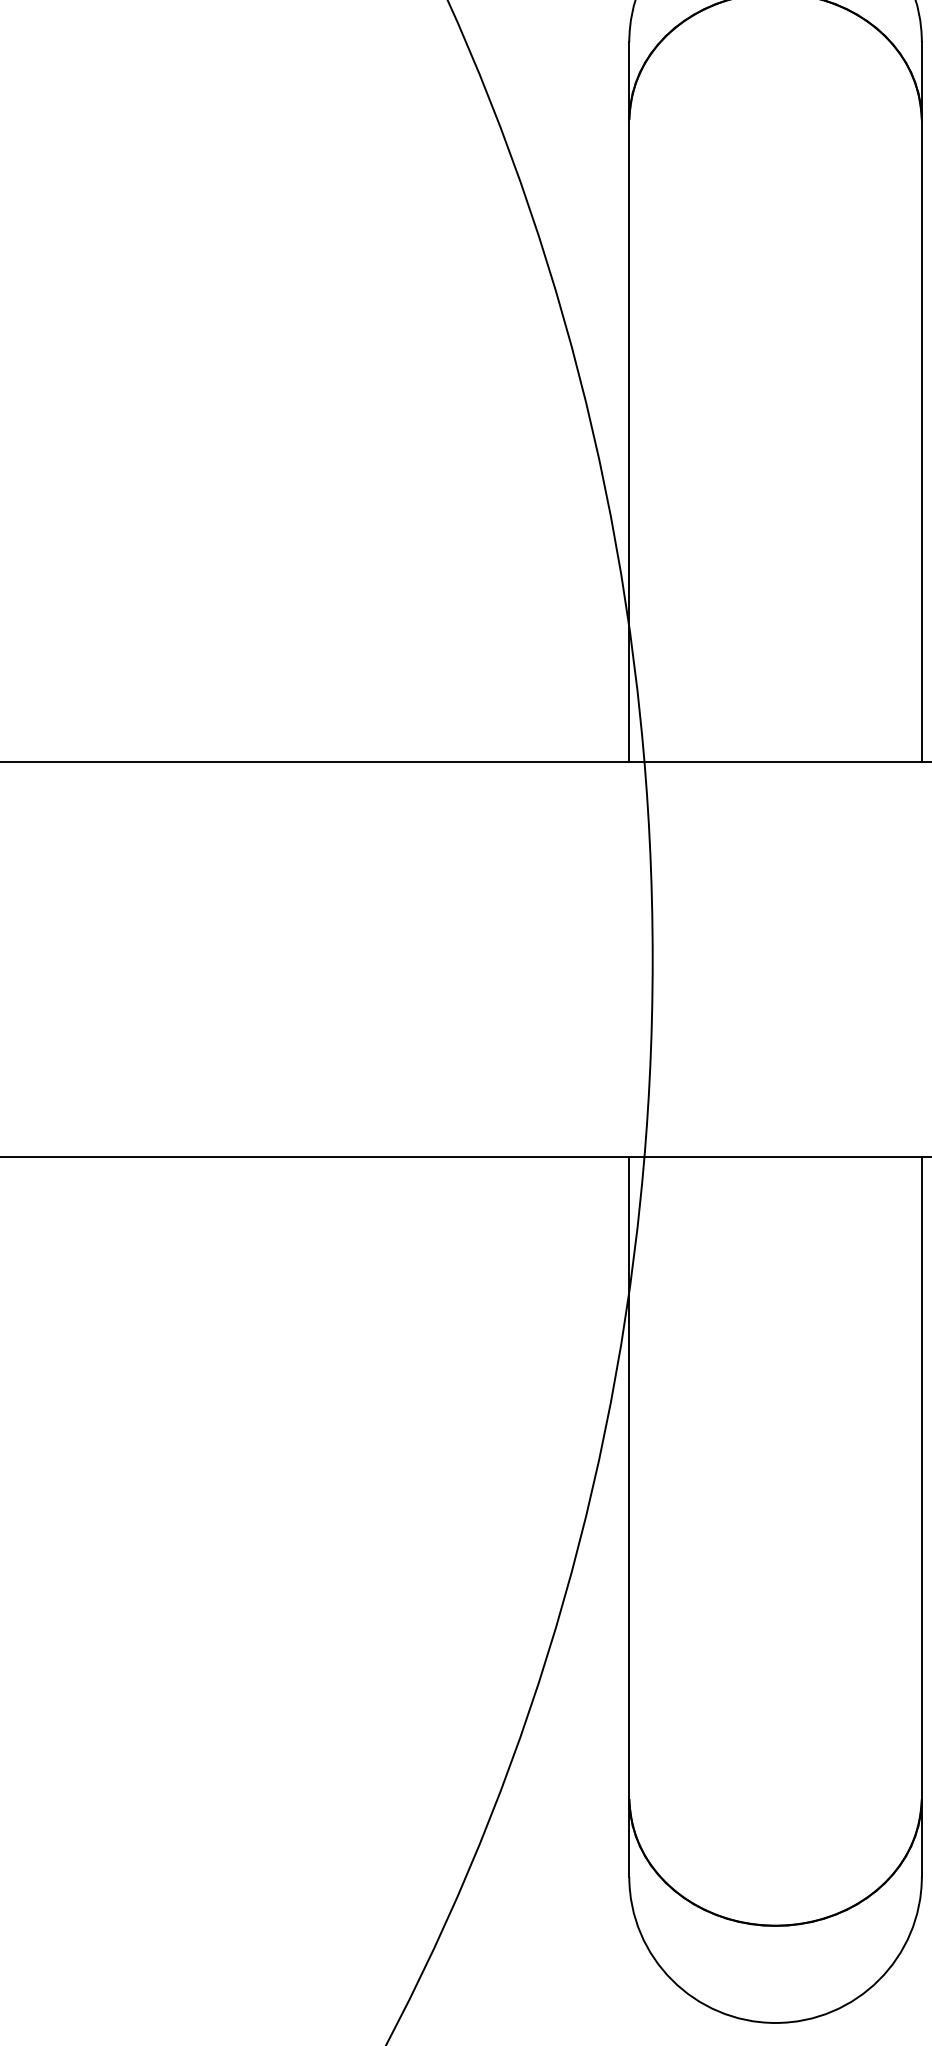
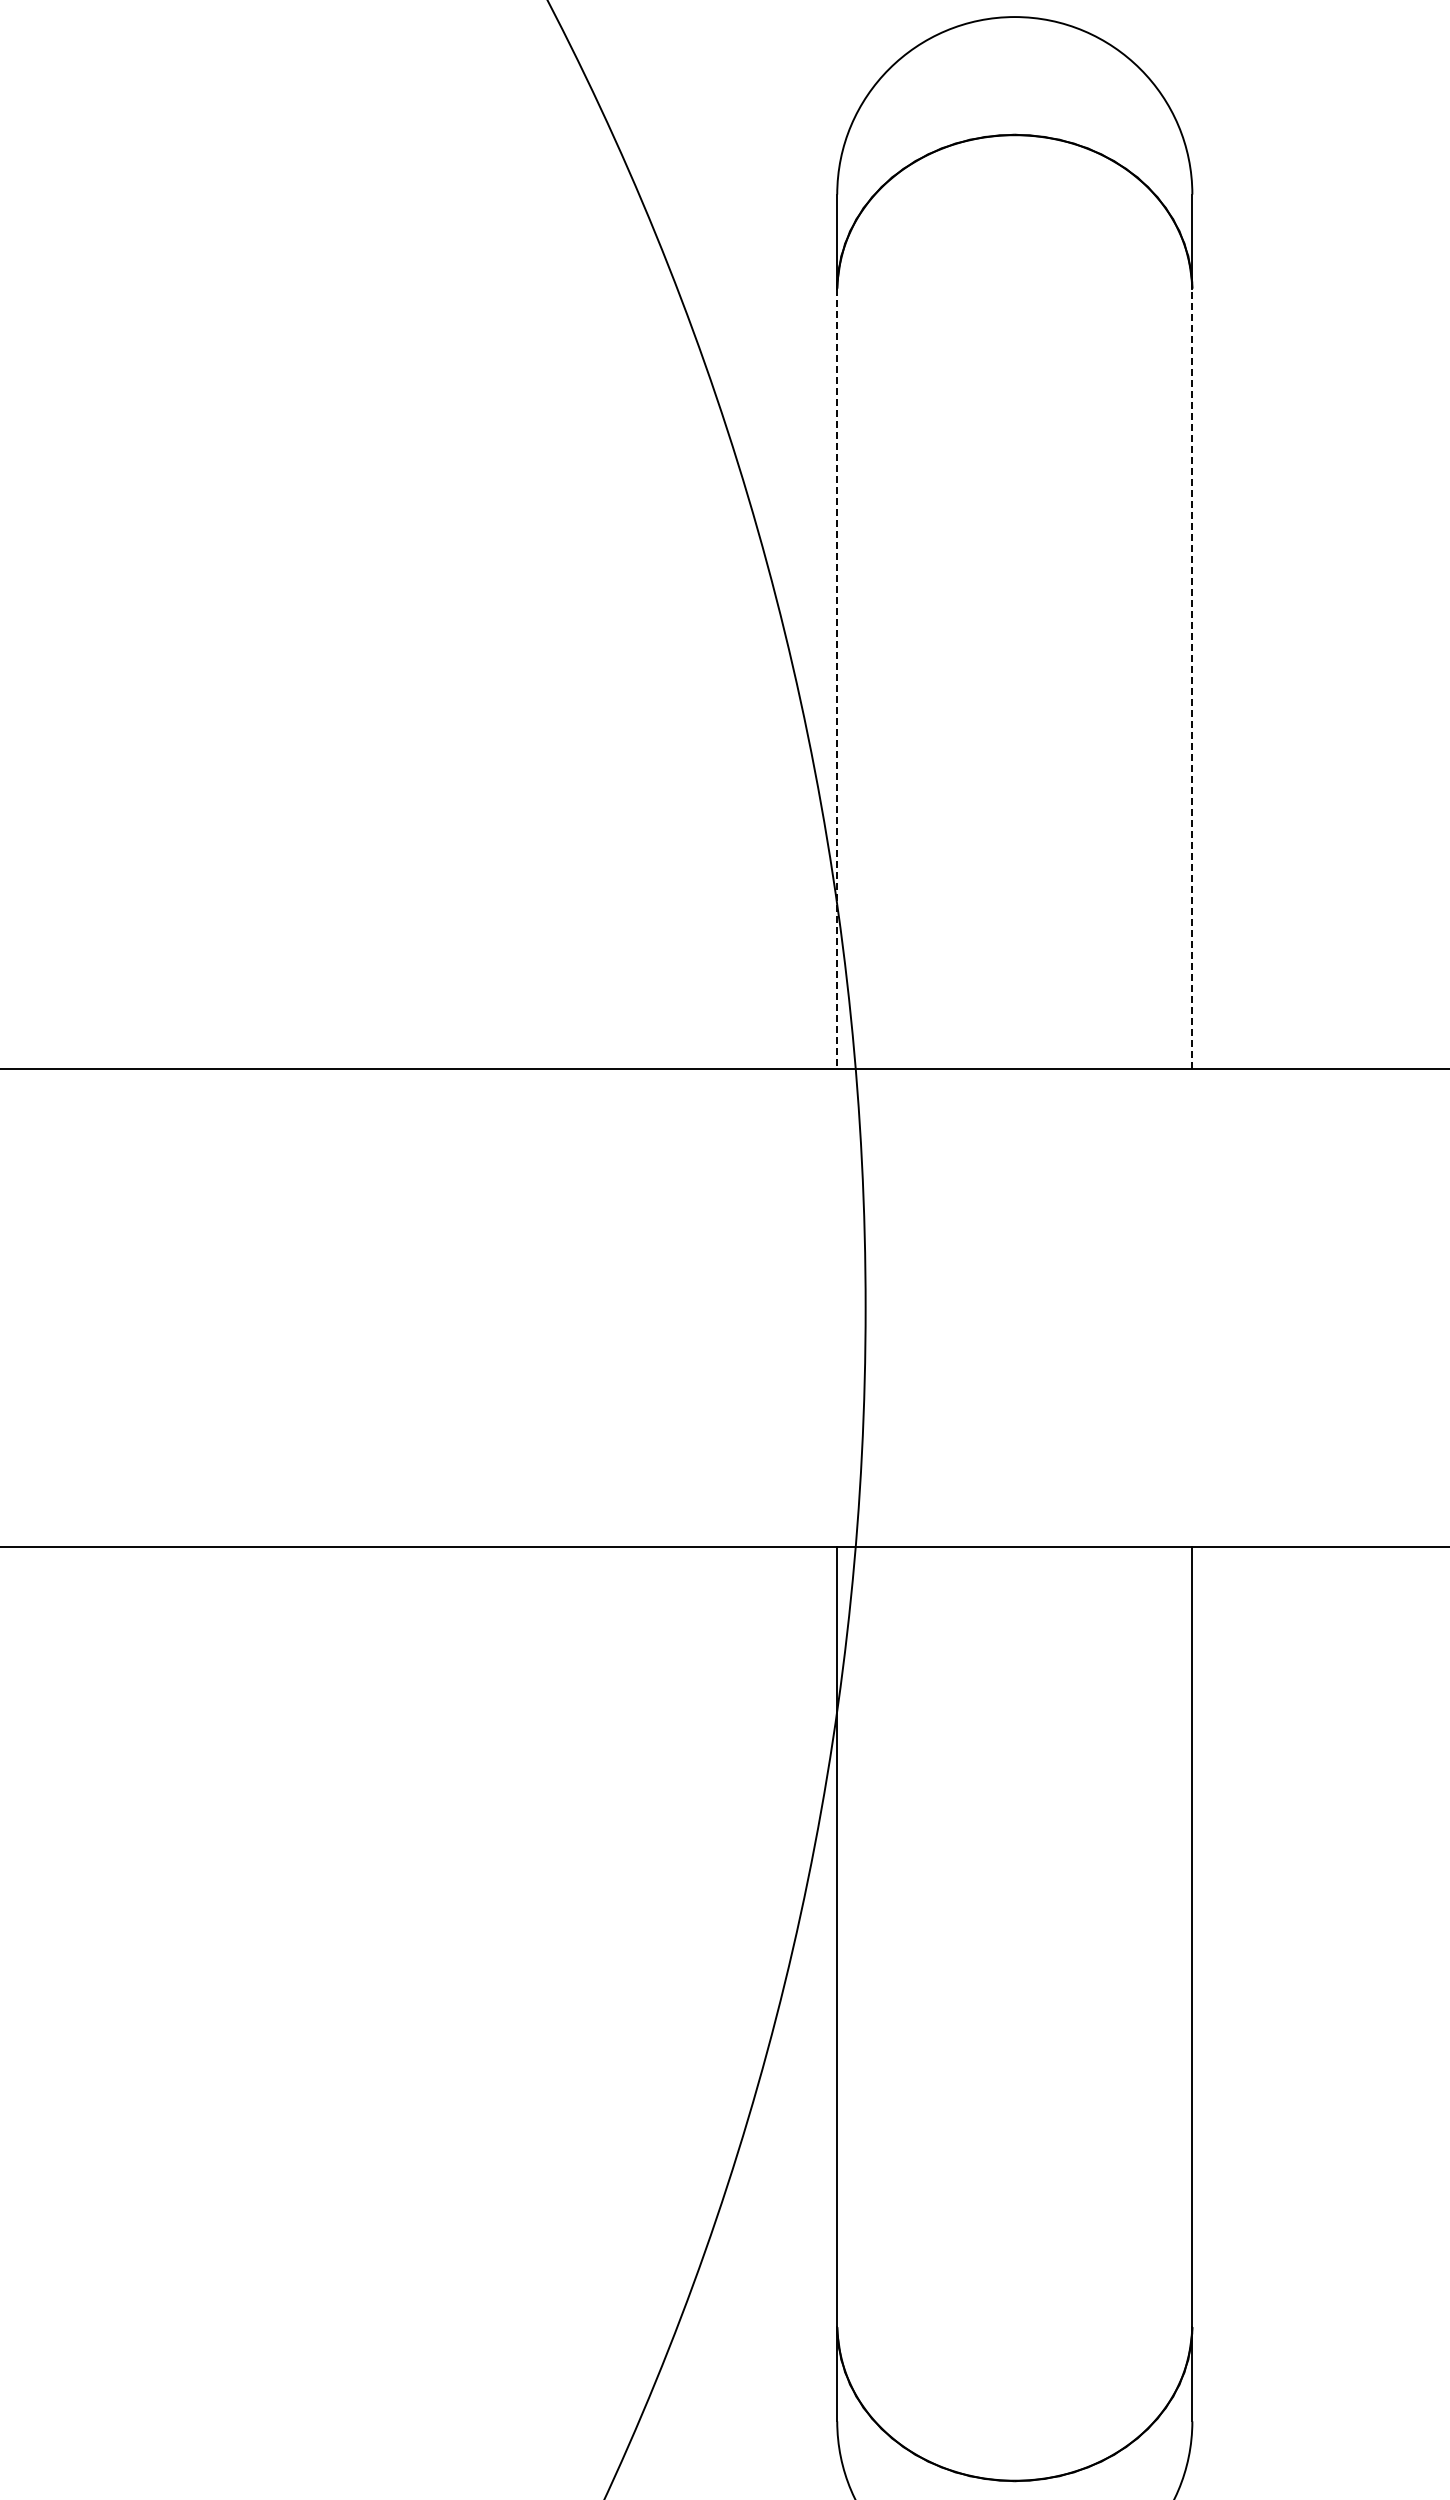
line: (629, 440) -> (837, 678), solid -> dashed
line: (921, 440) -> (1192, 678), solid -> dashed

